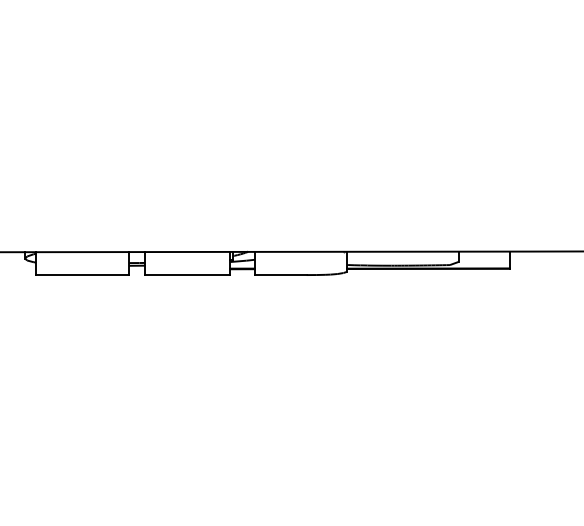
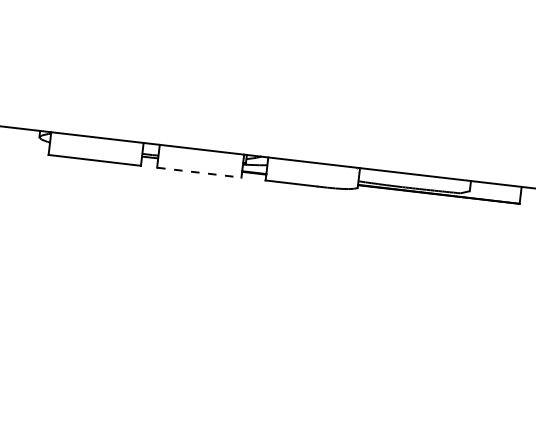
line: (188, 275) -> (199, 173), solid -> dashed

